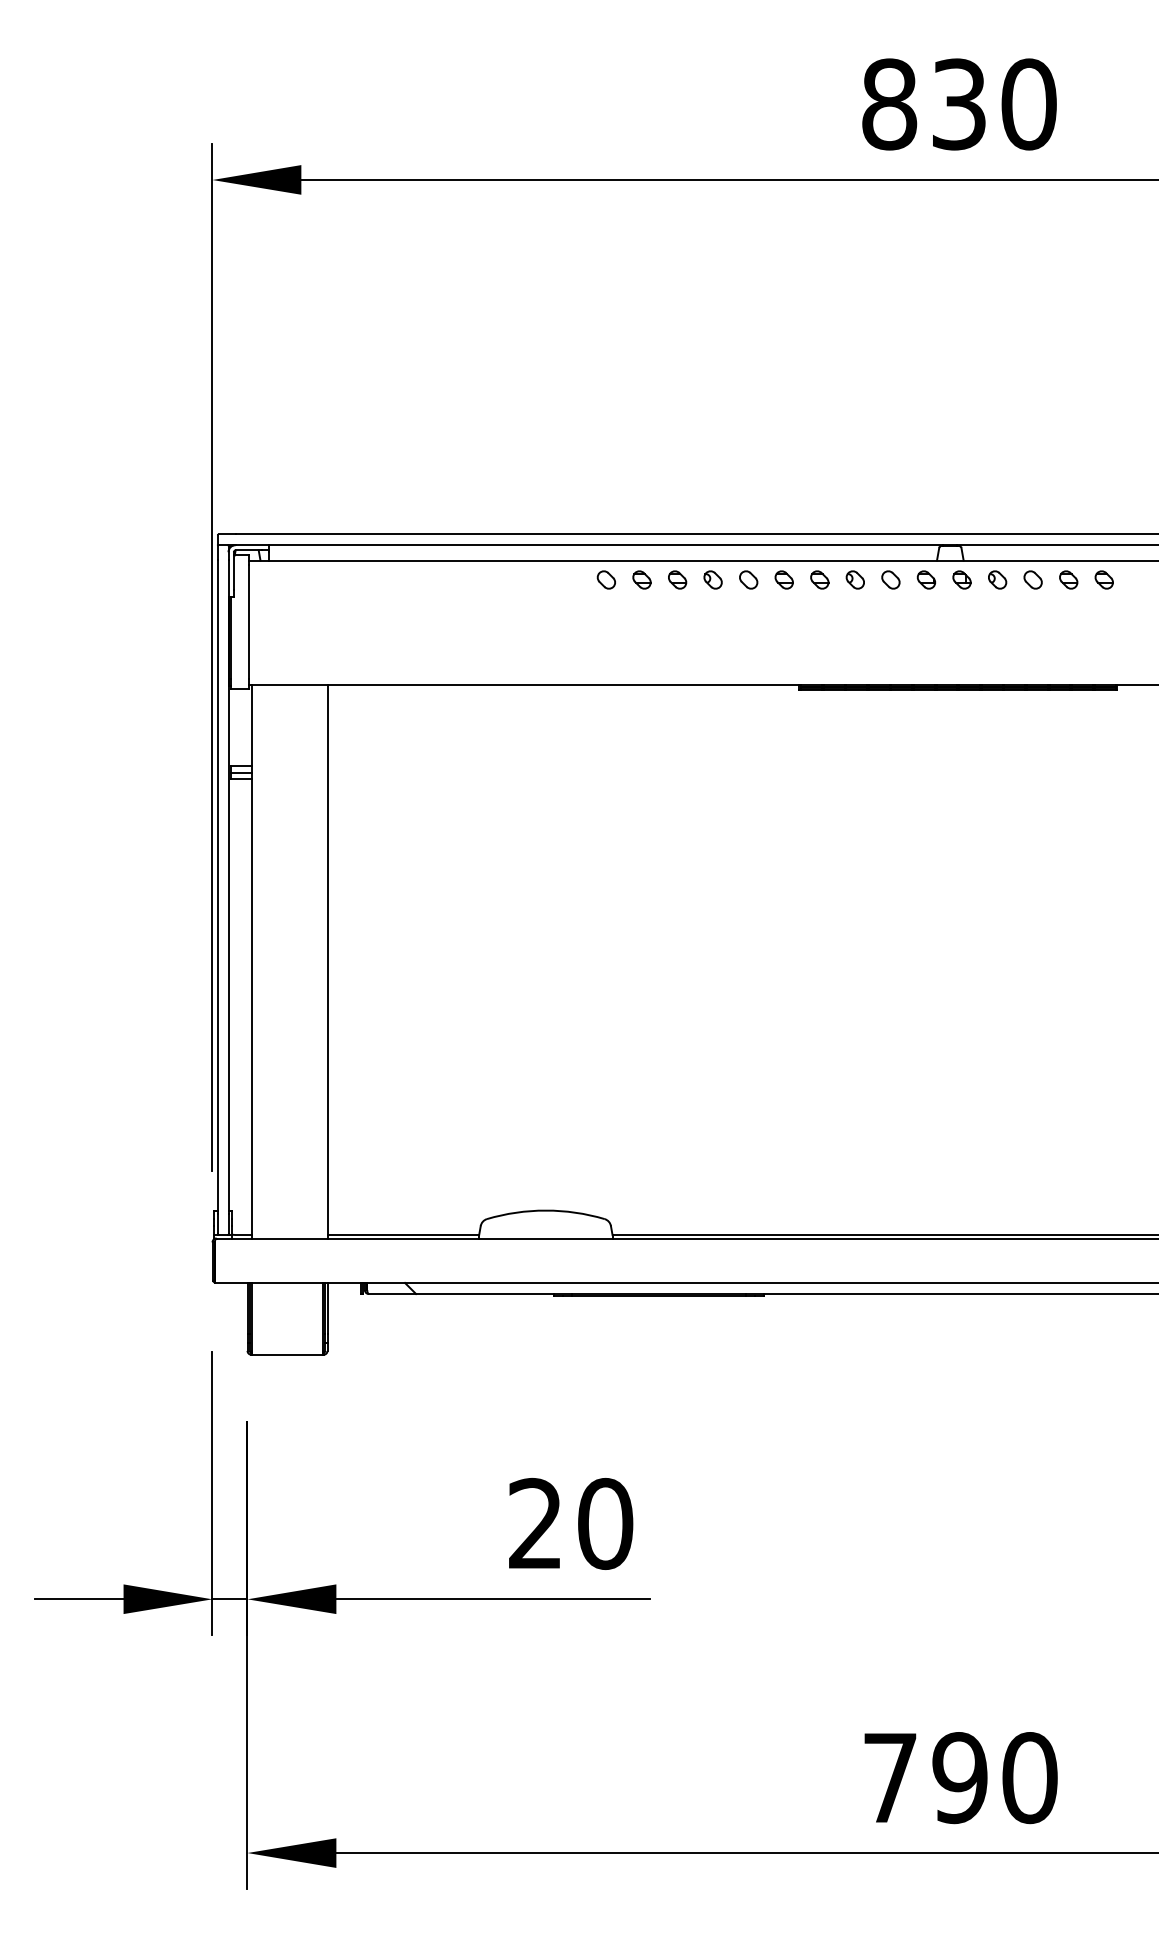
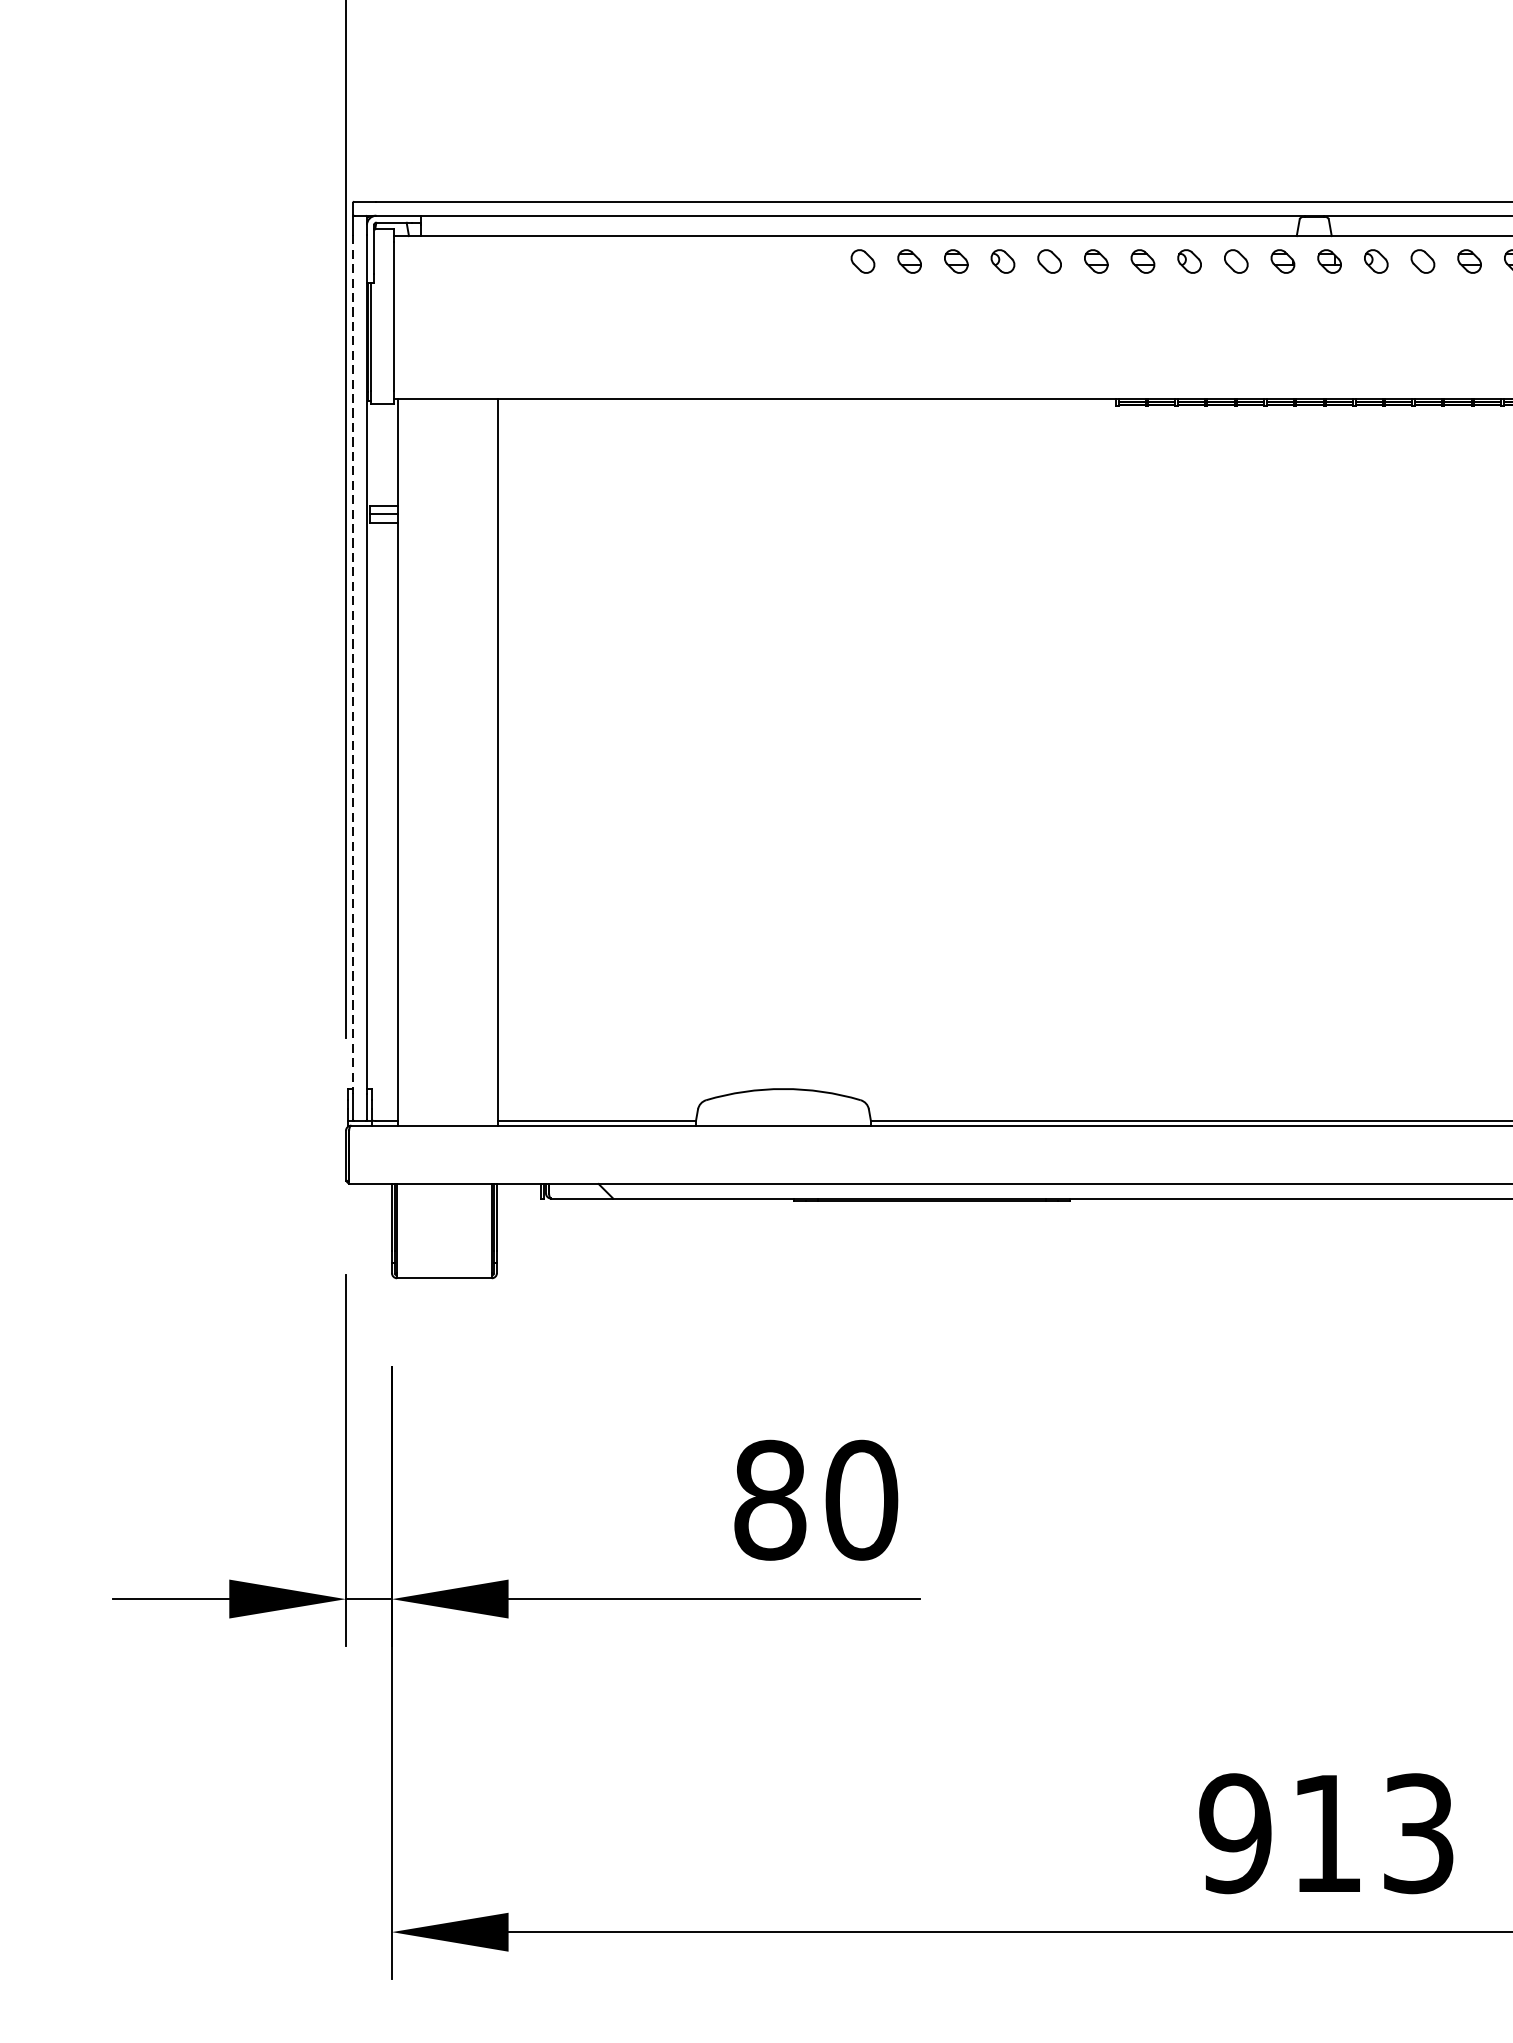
line: (217, 887) -> (352, 665), solid -> dashed
text: (535, 1523) -> (769, 1499), 20 -> 80
text: (959, 1778) -> (1326, 1834), 790 -> 913

